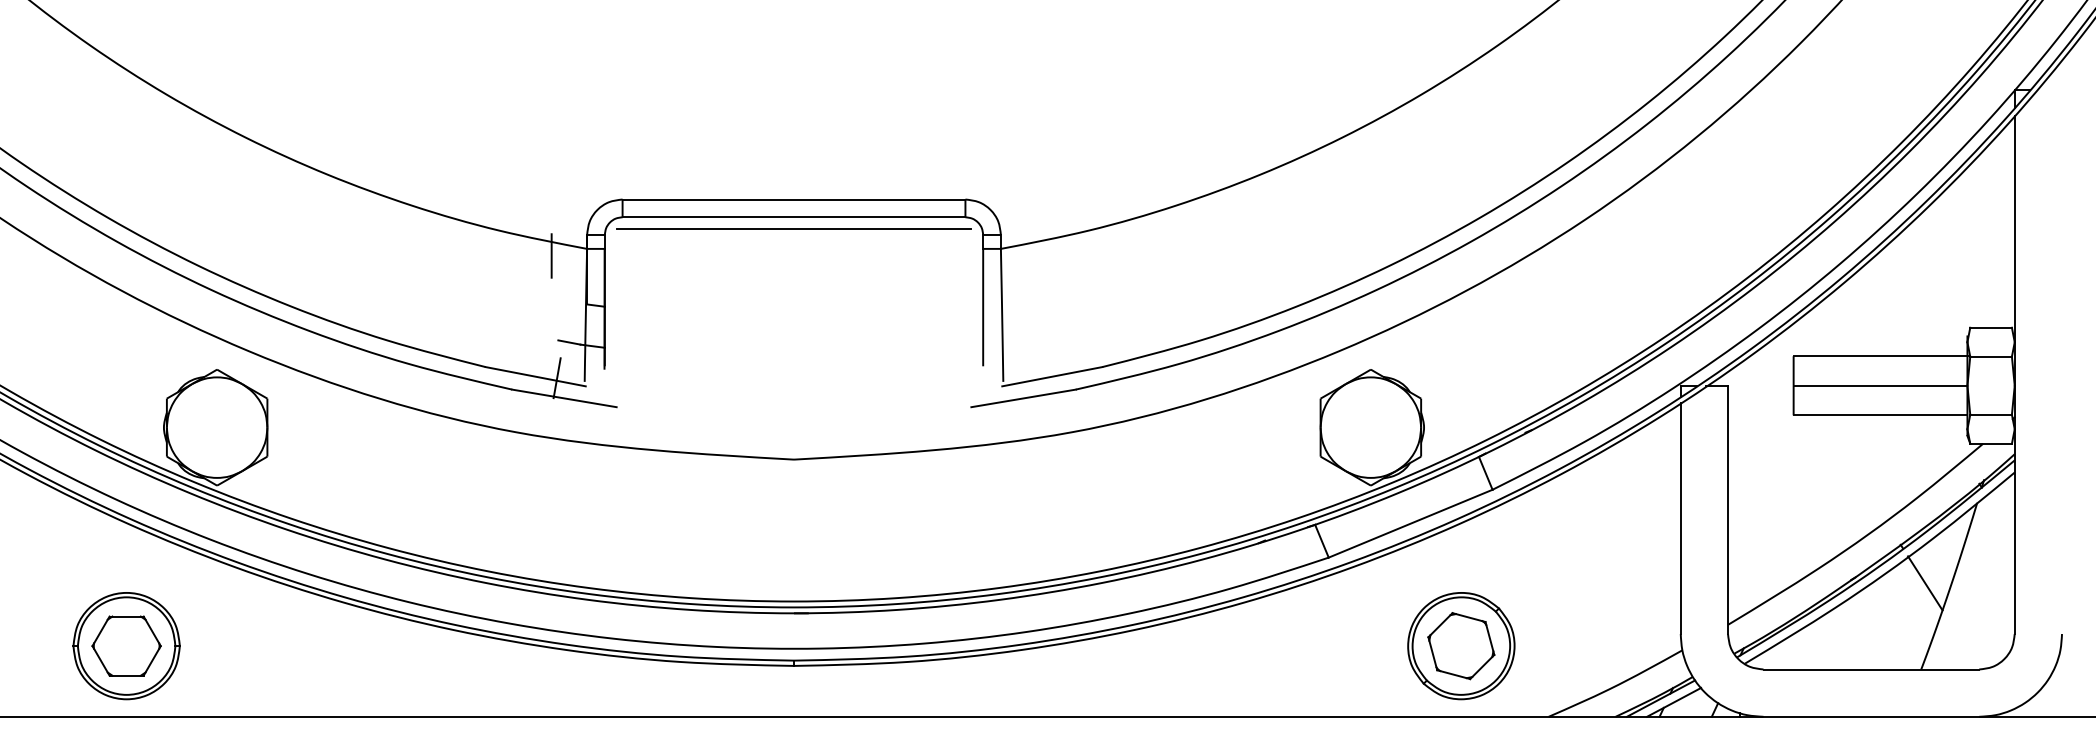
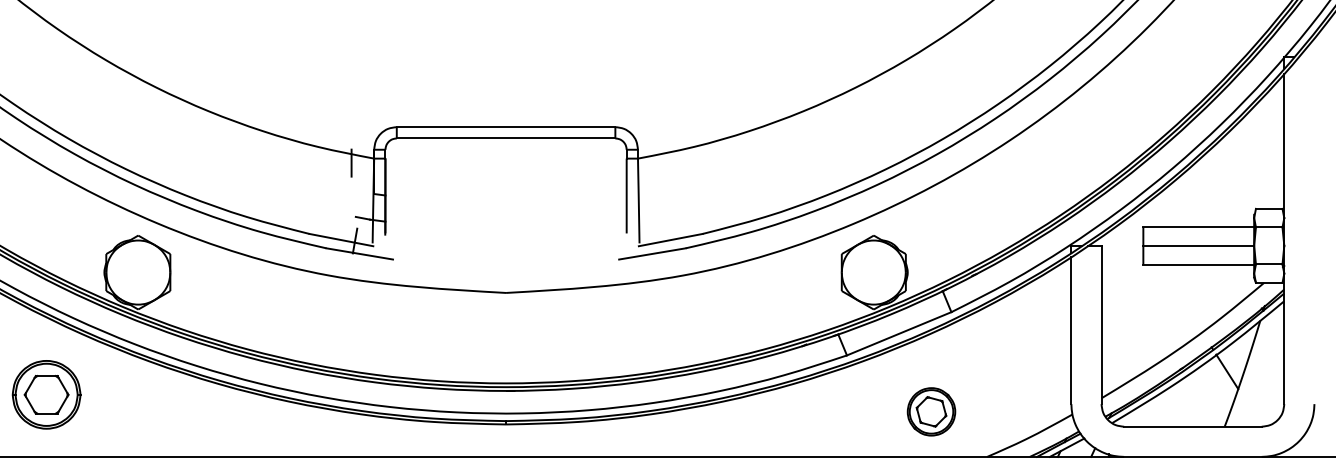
line: (794, 229) -> (506, 146), removed
part: (126, 645) -> (46, 394), moved
part: (1461, 645) -> (931, 411), size x0.7

